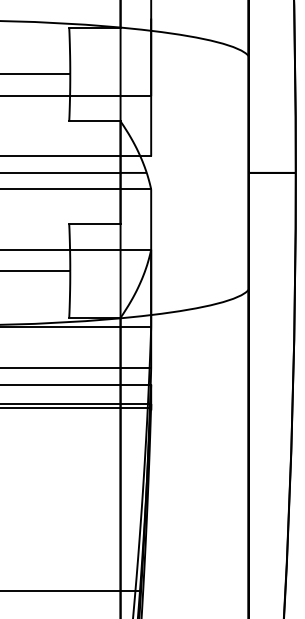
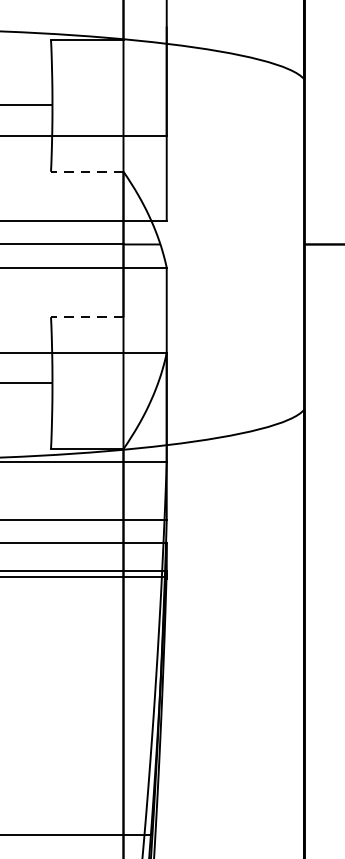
line: (94, 121) -> (86, 171), solid -> dashed
line: (94, 224) -> (86, 317), solid -> dashed

